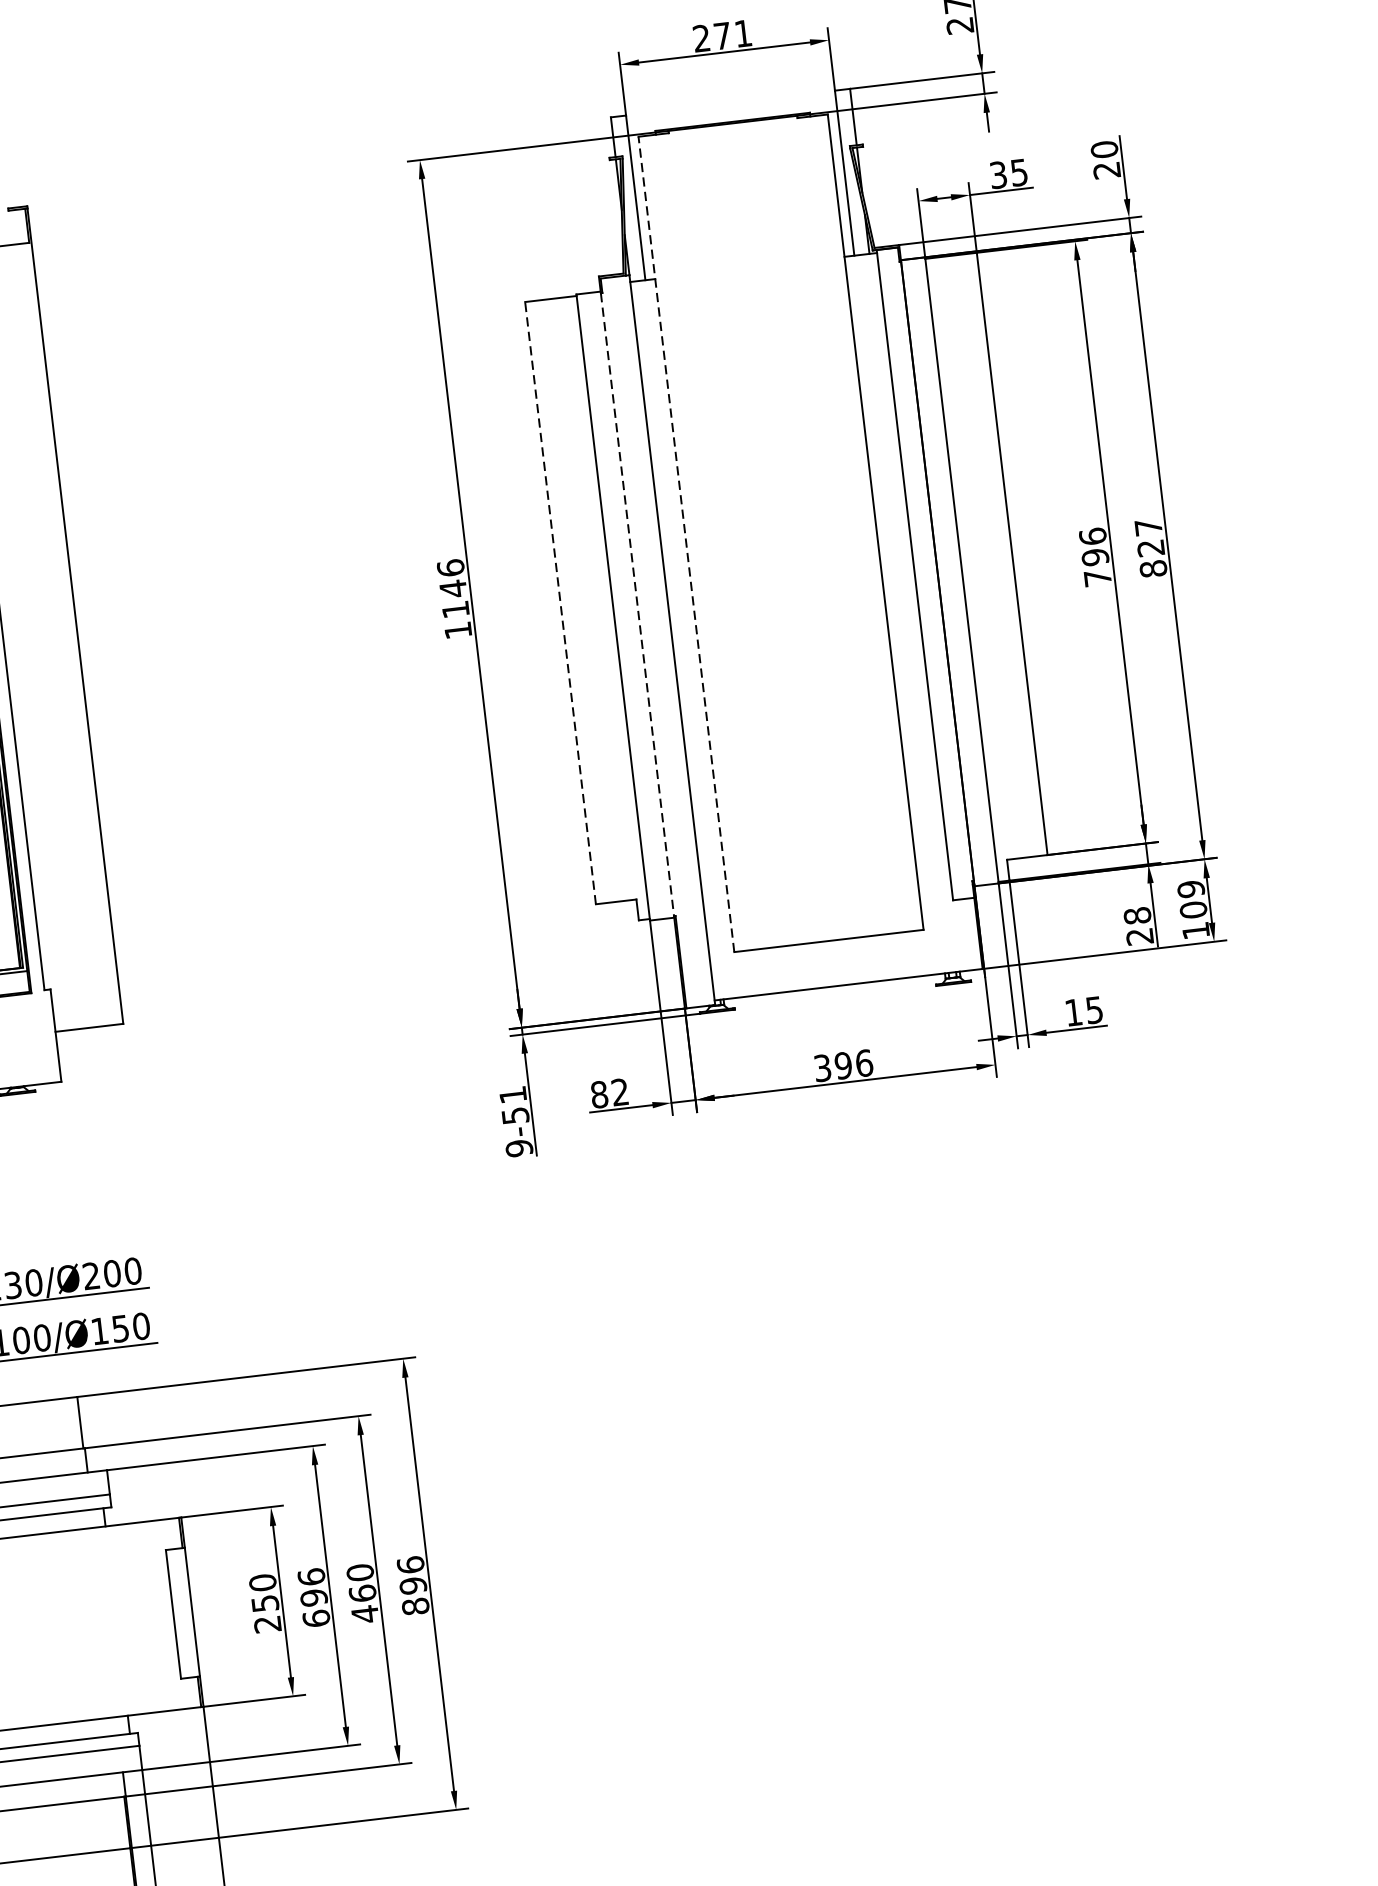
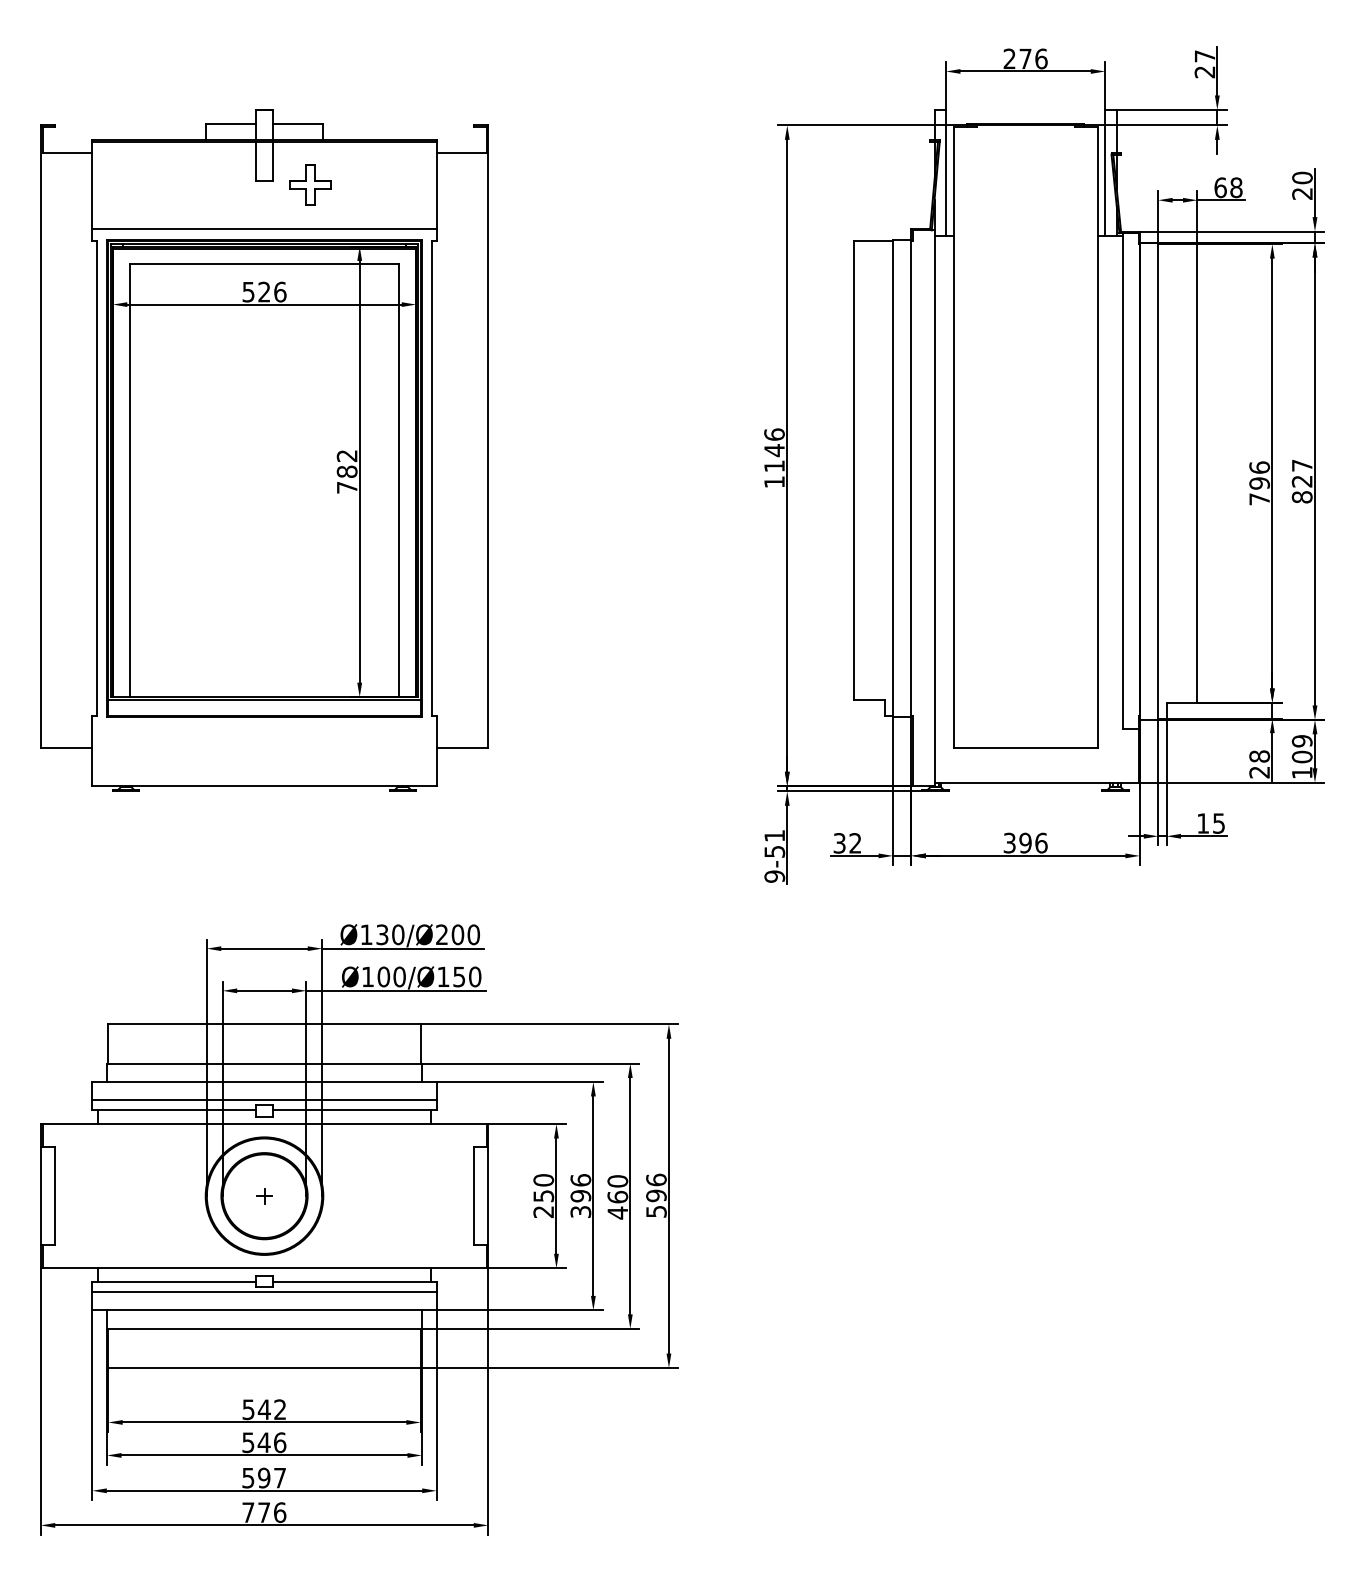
text: (743, 32) -> (1041, 58), 271 -> 276
text: (1008, 173) -> (1228, 187), 35 -> 68
line: (686, 544) -> (953, 437), dashed -> solid
line: (560, 602) -> (853, 470), dashed -> solid
line: (637, 605) -> (911, 479), dashed -> solid
text: (599, 1094) -> (839, 843), 82 -> 32
text: (415, 1606) -> (656, 1211), 896 -> 596
text: (315, 1618) -> (580, 1211), 696 -> 396

